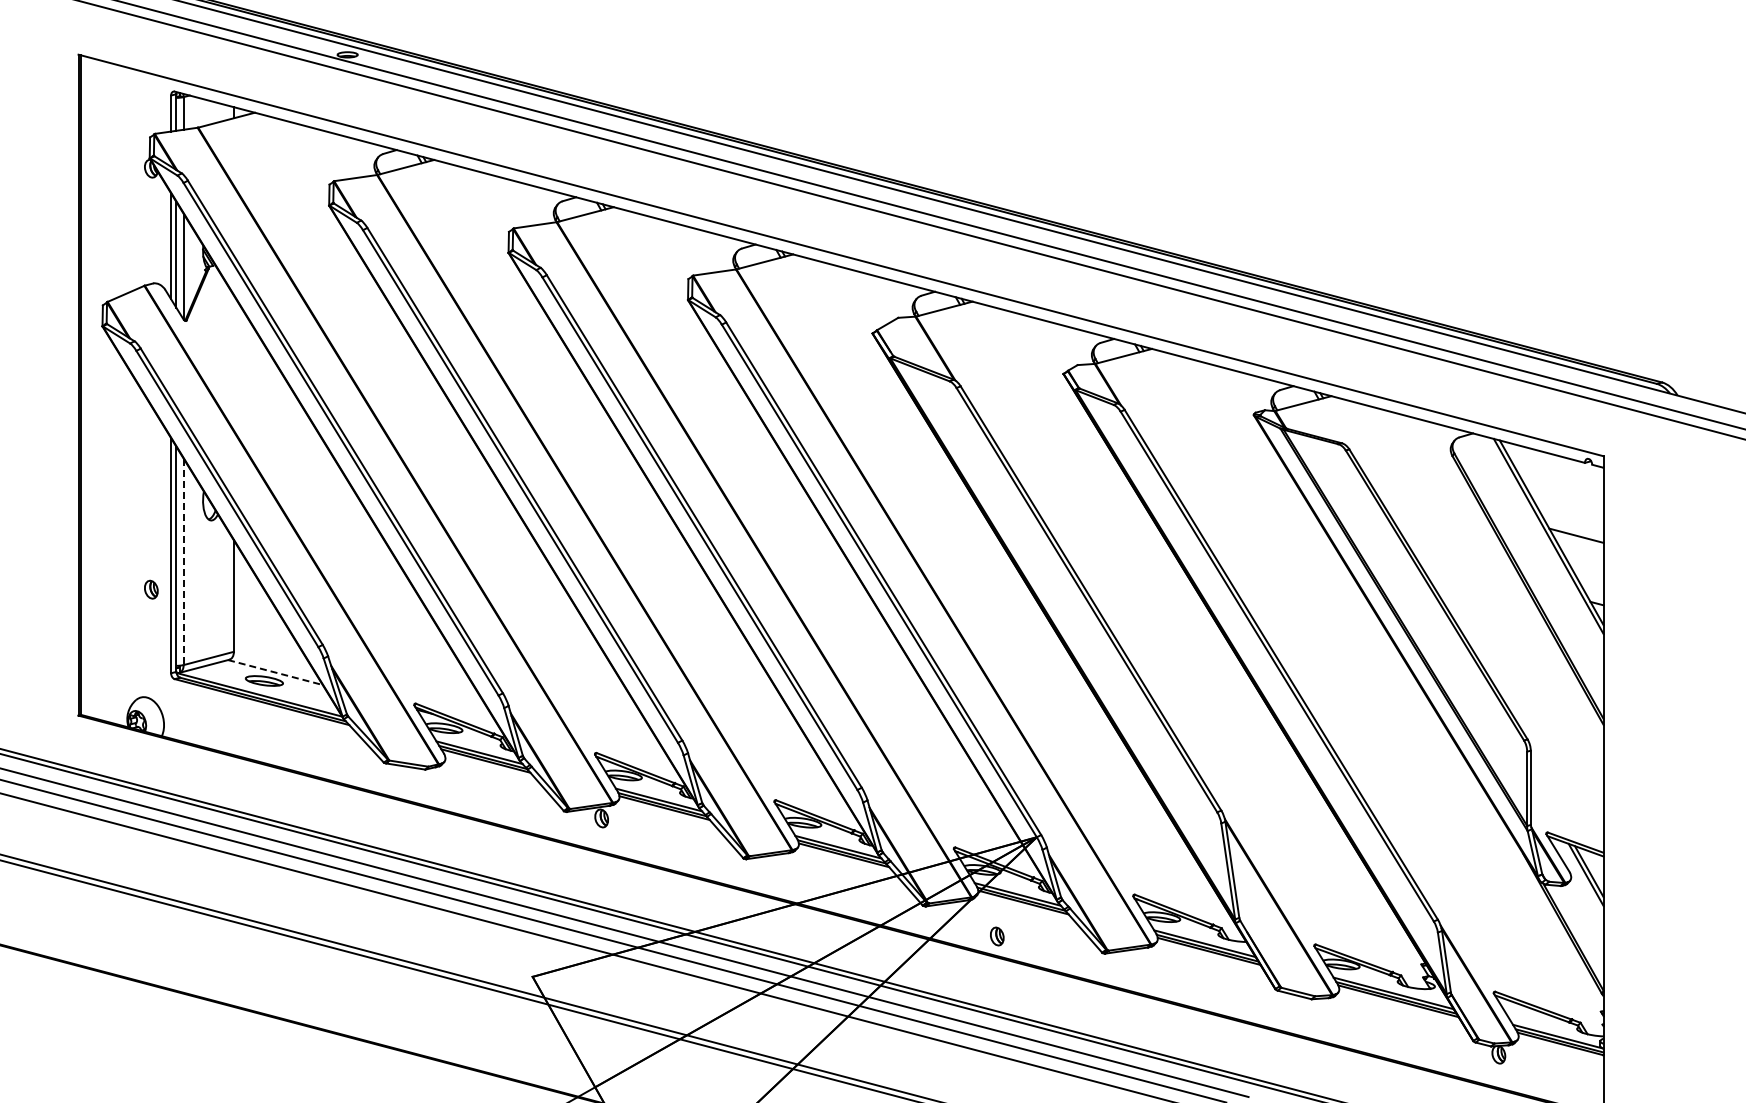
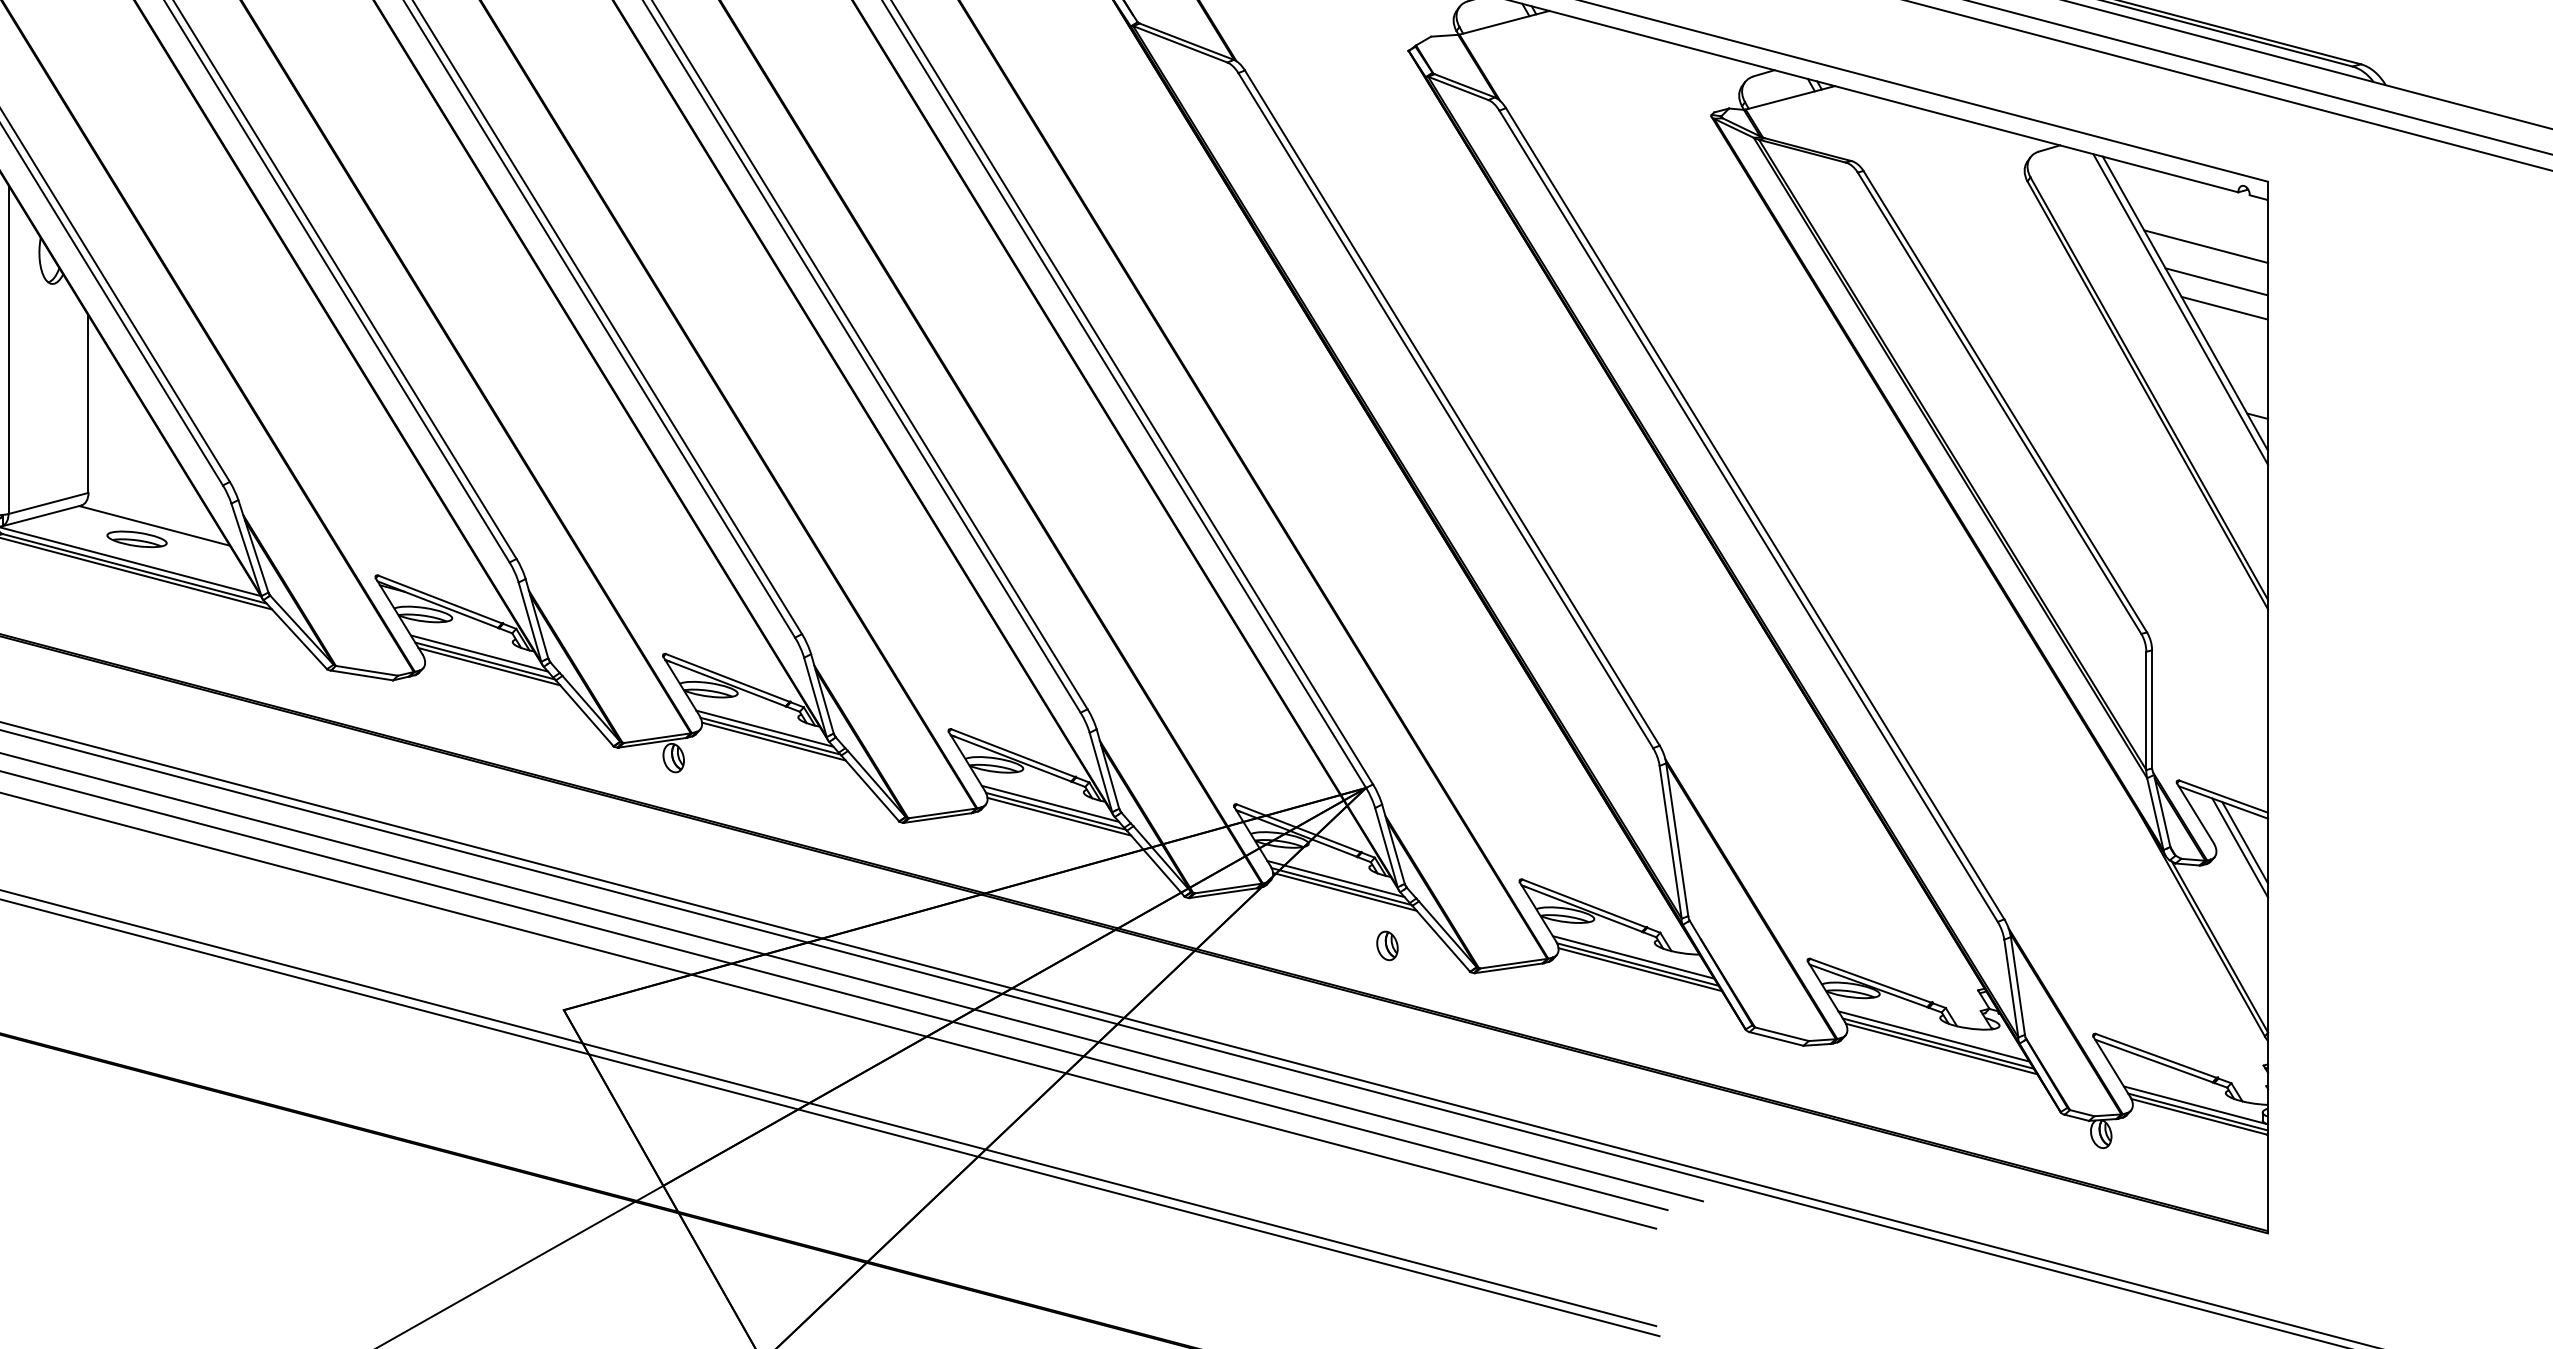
line: (1564, 496) -> (2205, 245), added
line: (1571, 518) -> (2216, 280), added
line: (183, 562) -> (8, 350), dashed -> solid
line: (275, 672) -> (154, 525), dashed -> solid
part: (997, 936) -> (1387, 945), moved

